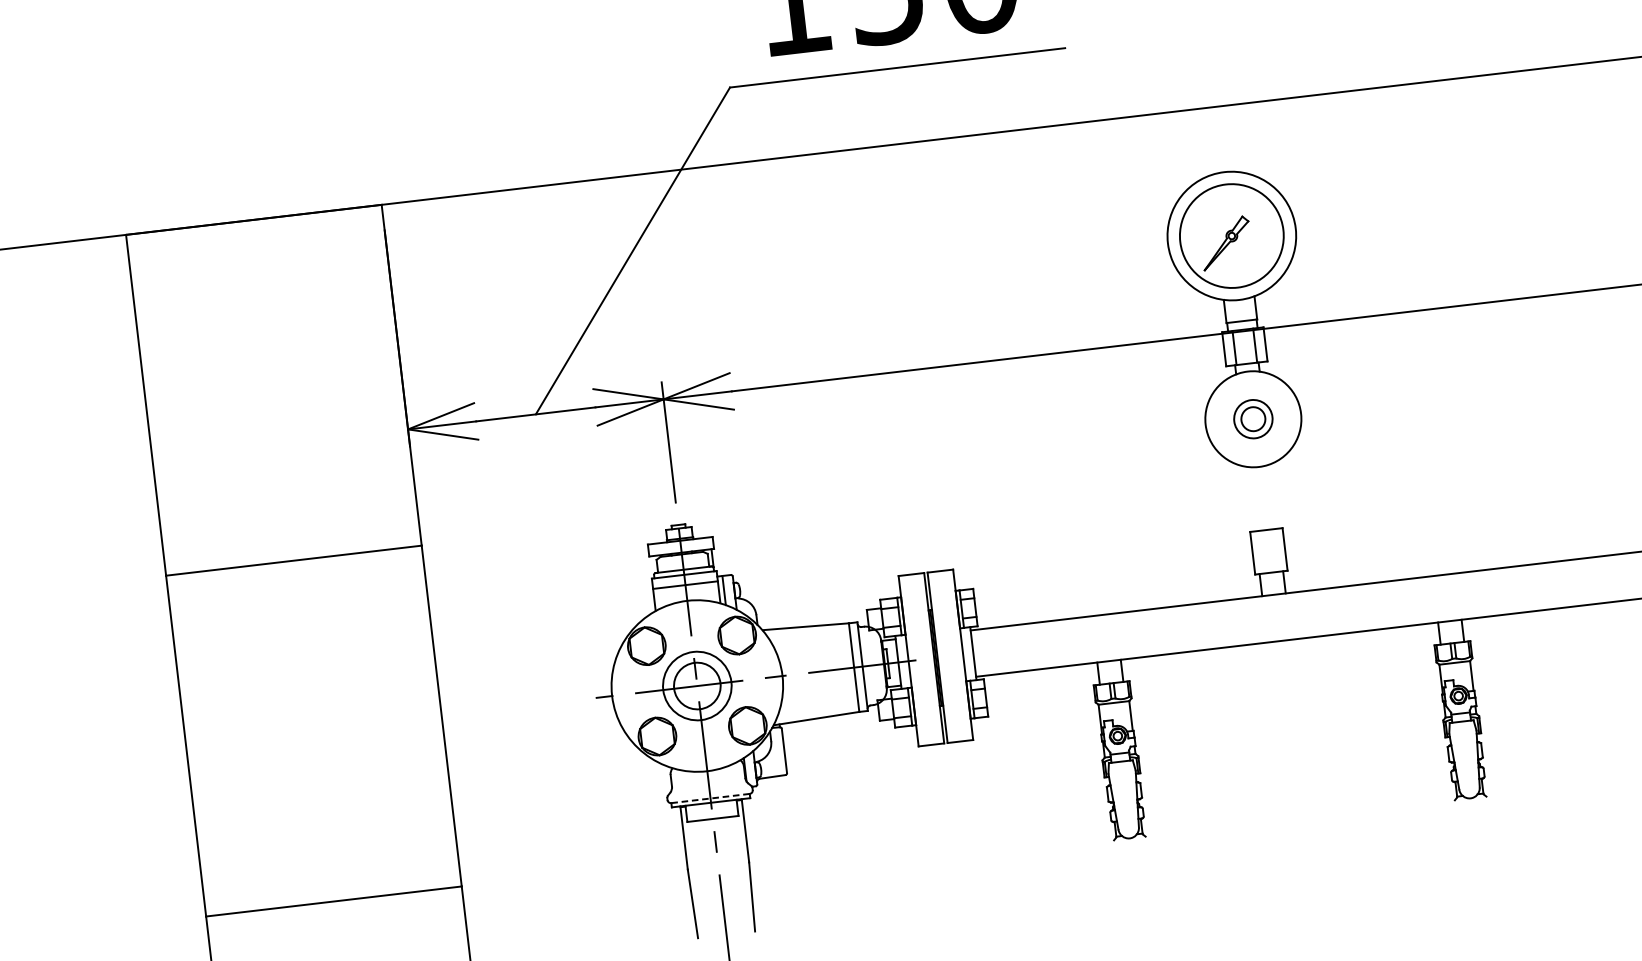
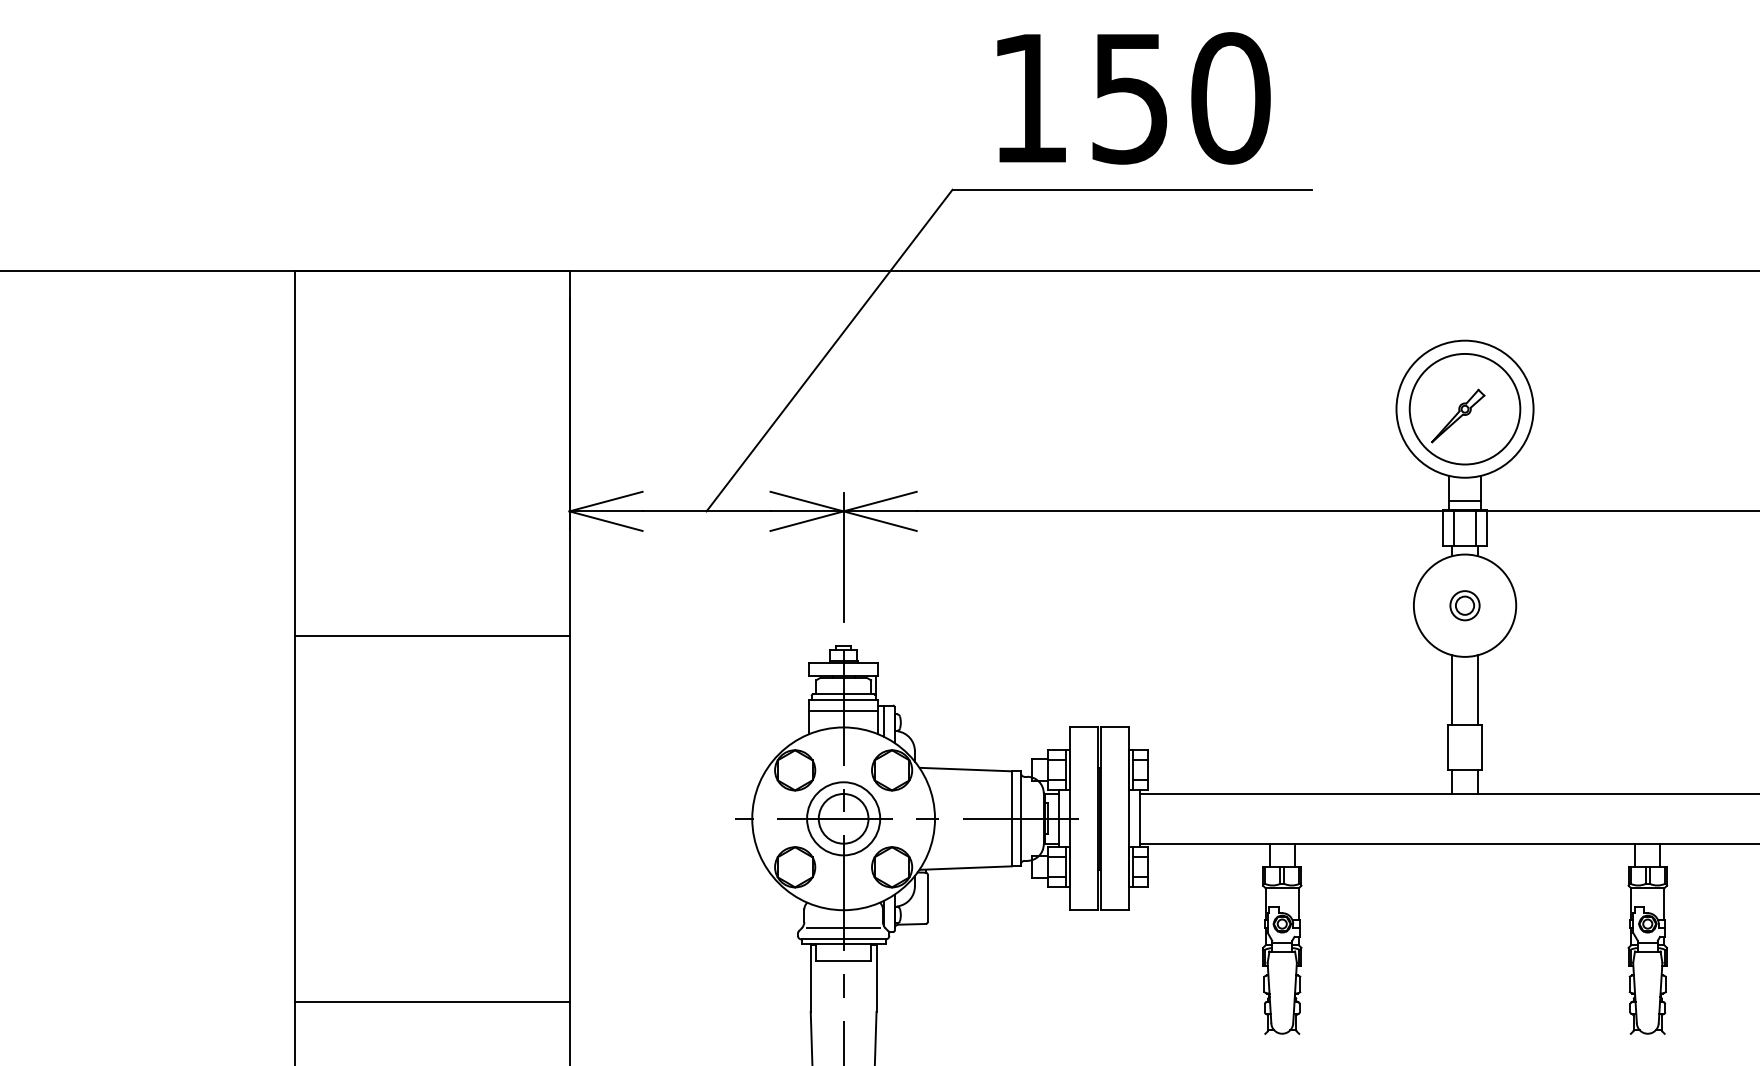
part: (1252, 419) -> (1464, 605), size x0.71
line: (1274, 496) -> (1477, 689), added
line: (1250, 498) -> (1452, 689), added
line: (709, 788) -> (843, 928), added
line: (711, 798) -> (844, 939), dashed -> solid

